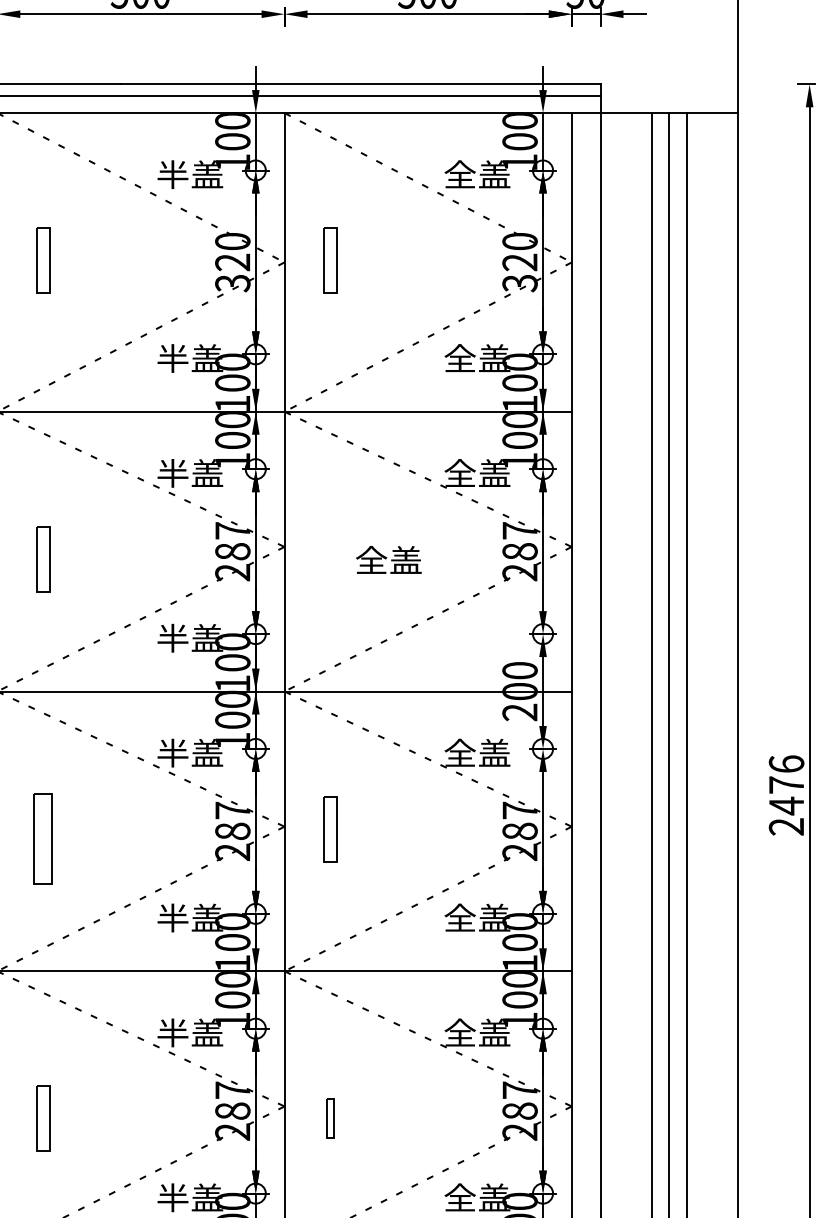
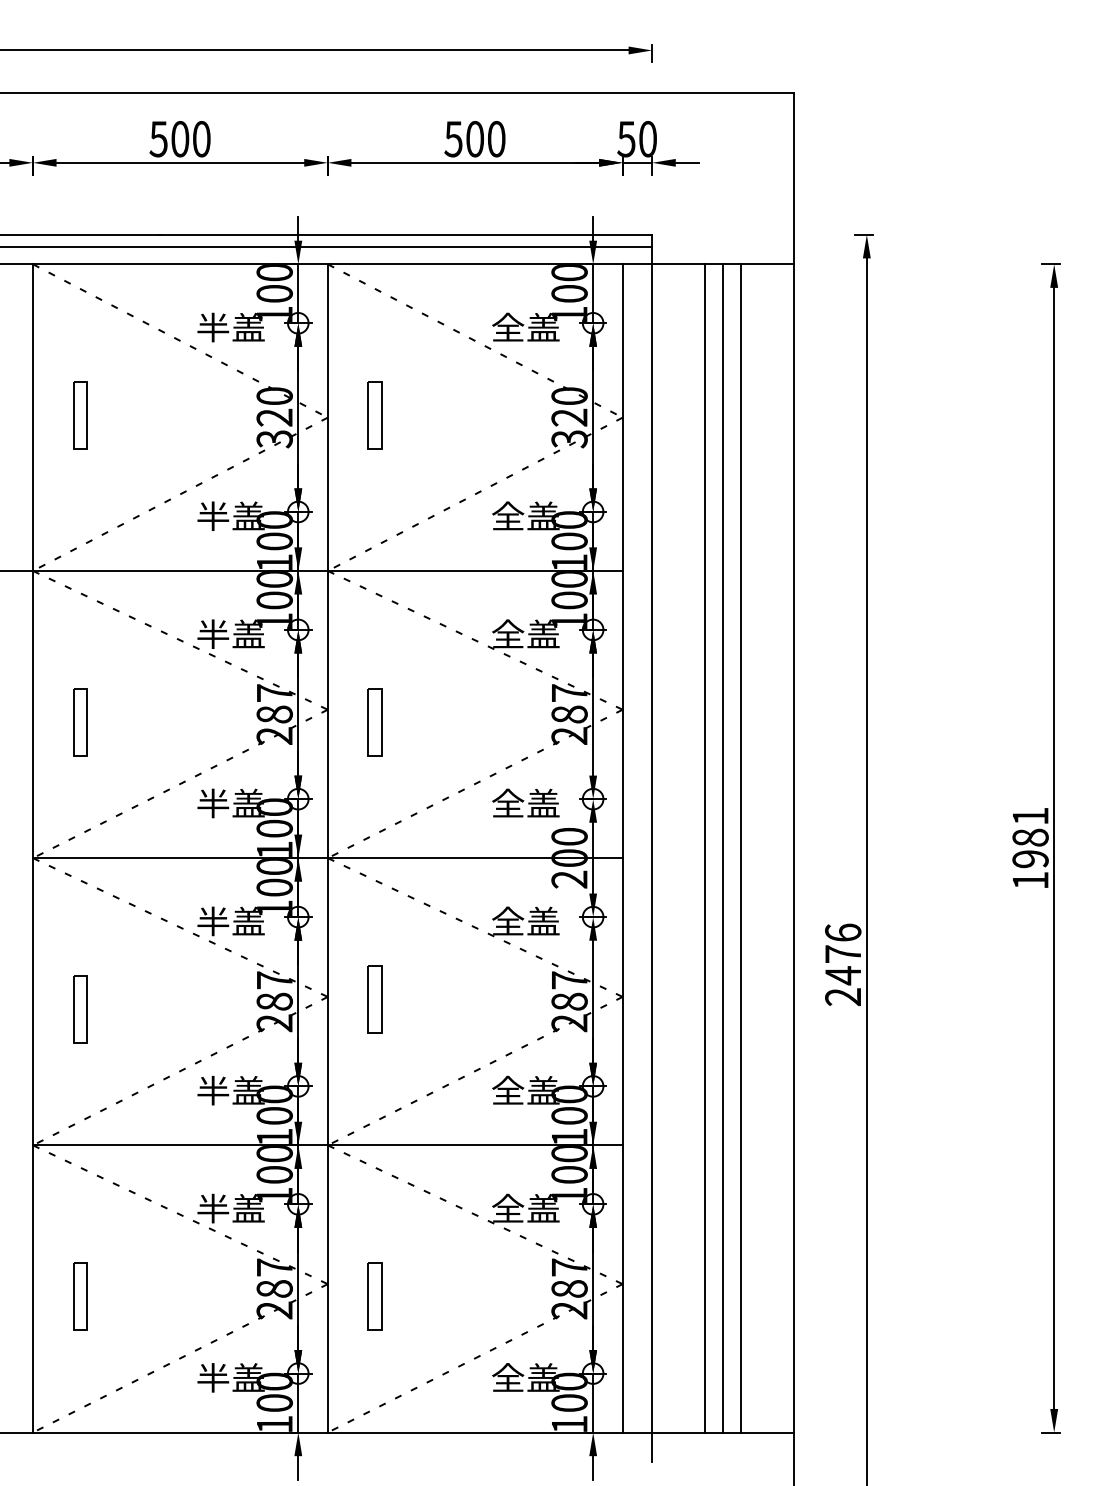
part: (330, 559) -> (374, 722), added
text: (388, 559) -> (525, 802), moved
part: (43, 838) -> (80, 1009), size x0.71
part: (330, 1118) -> (374, 1296), size x1.67

